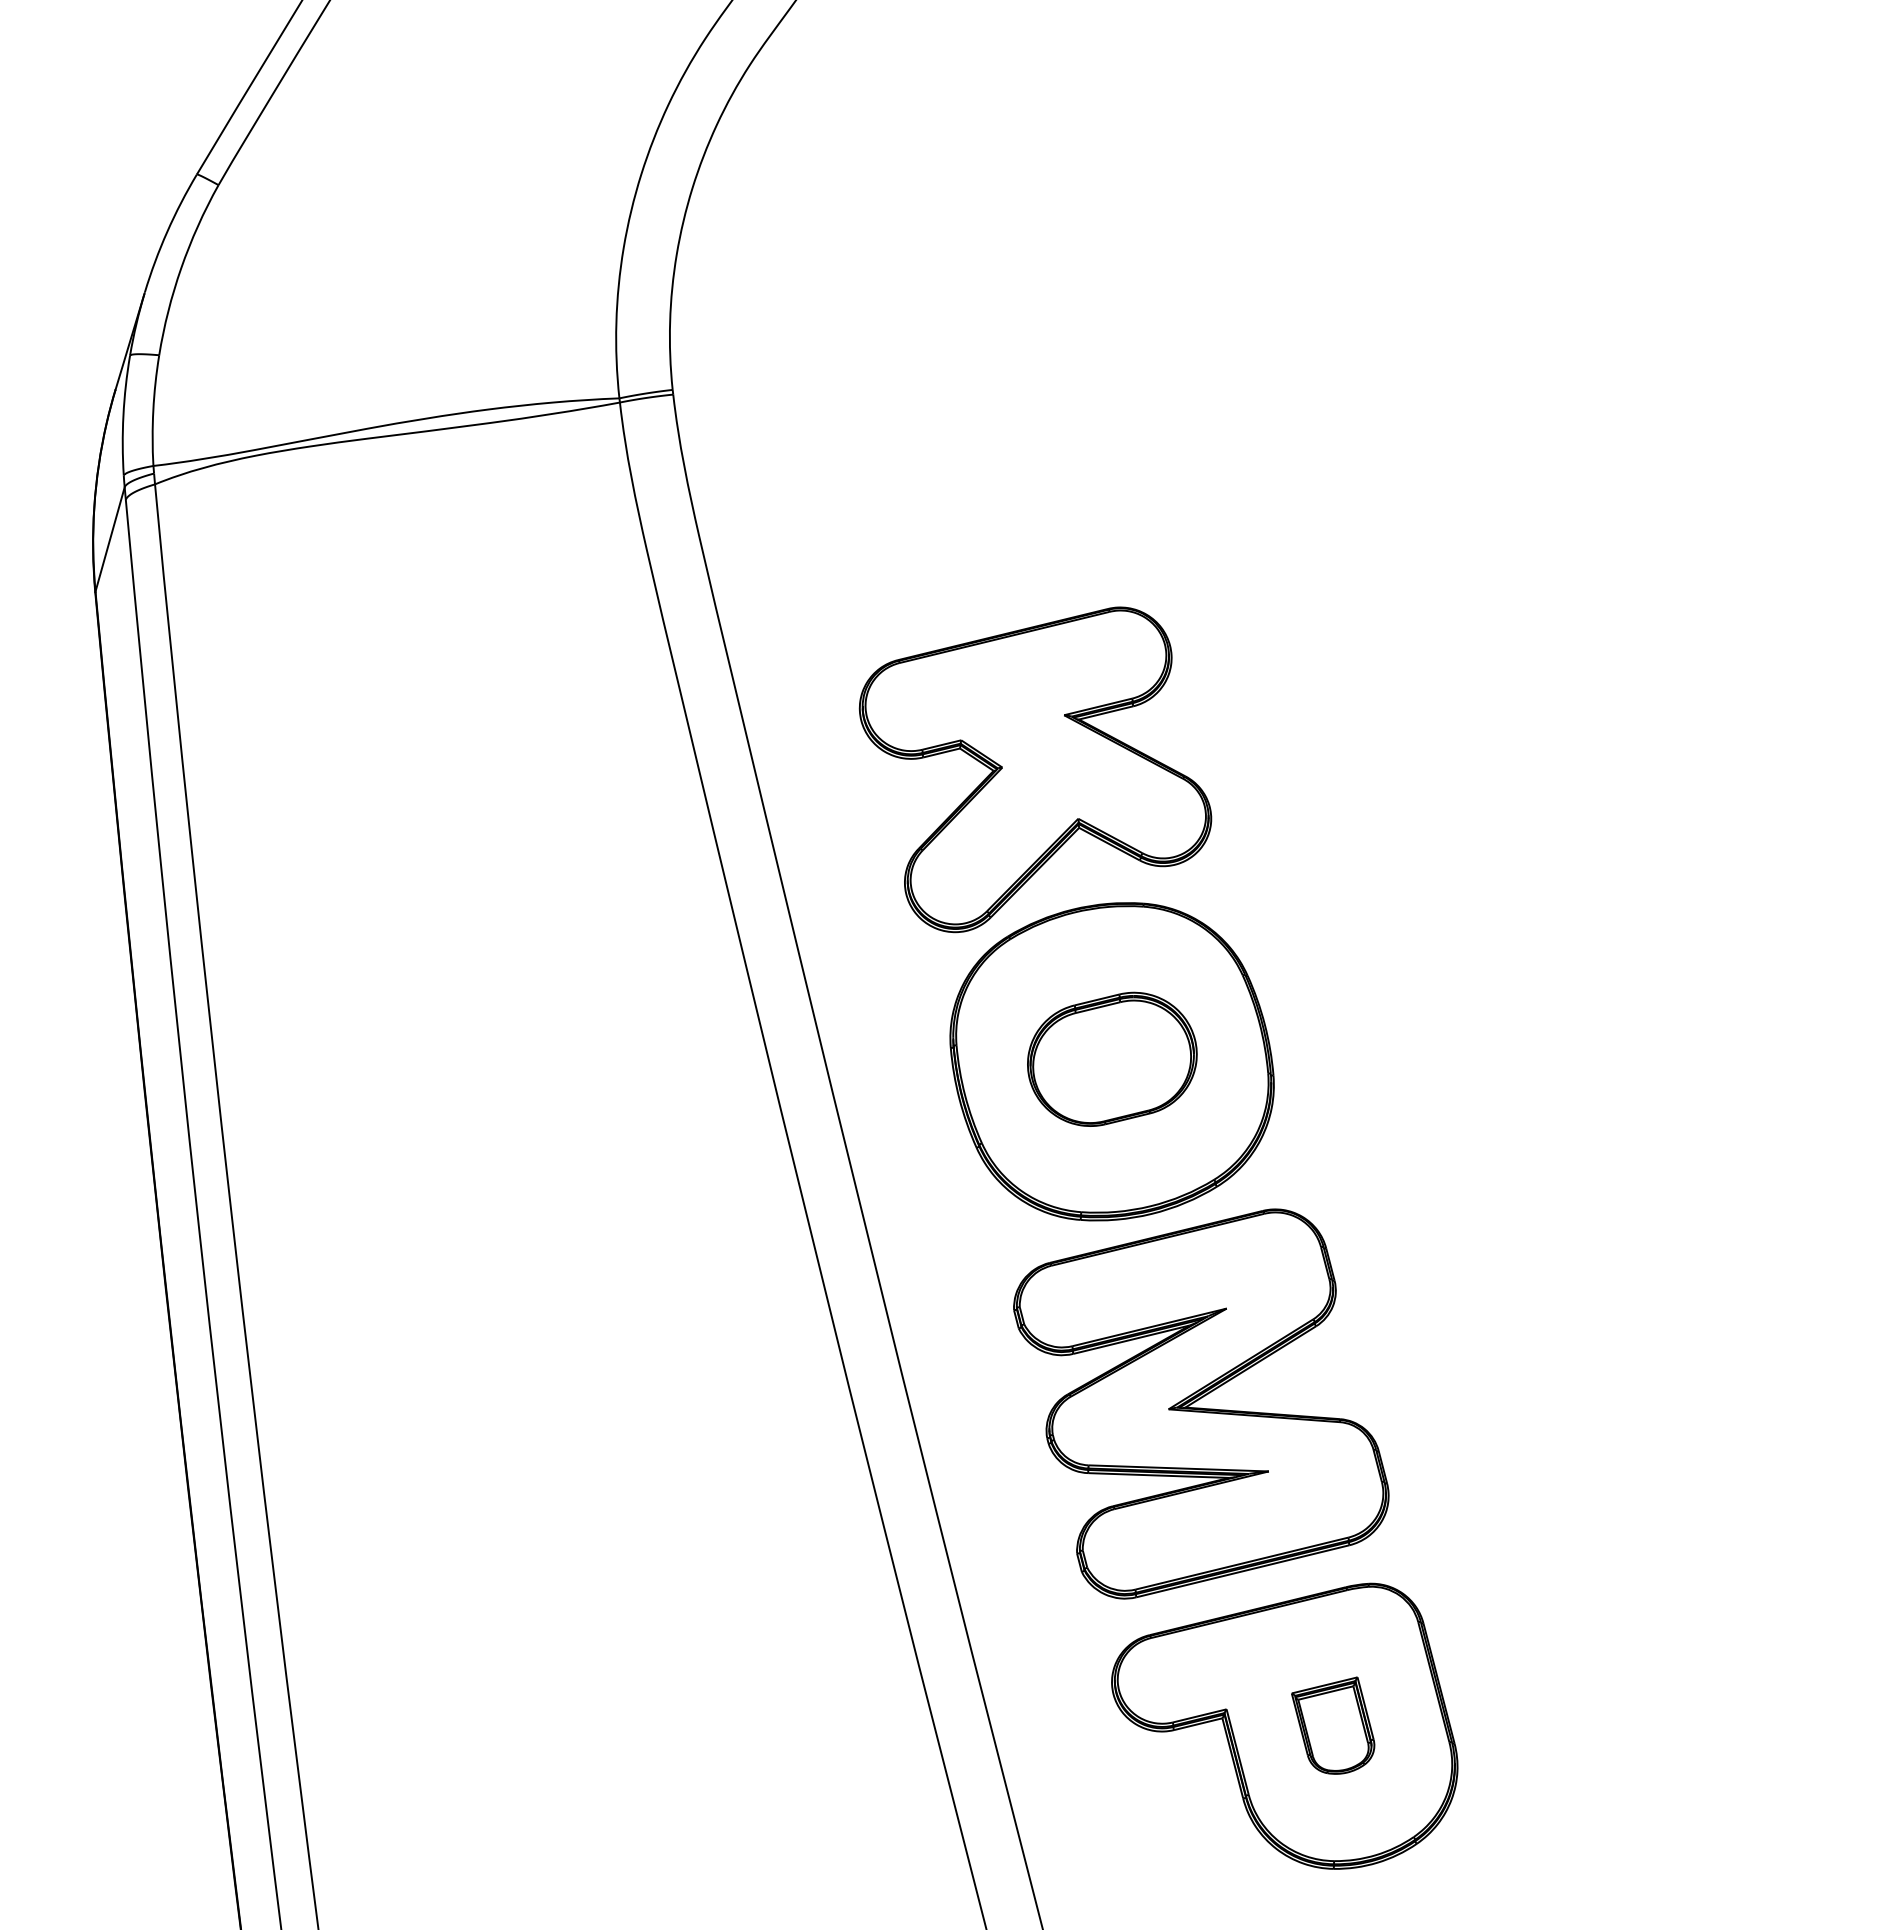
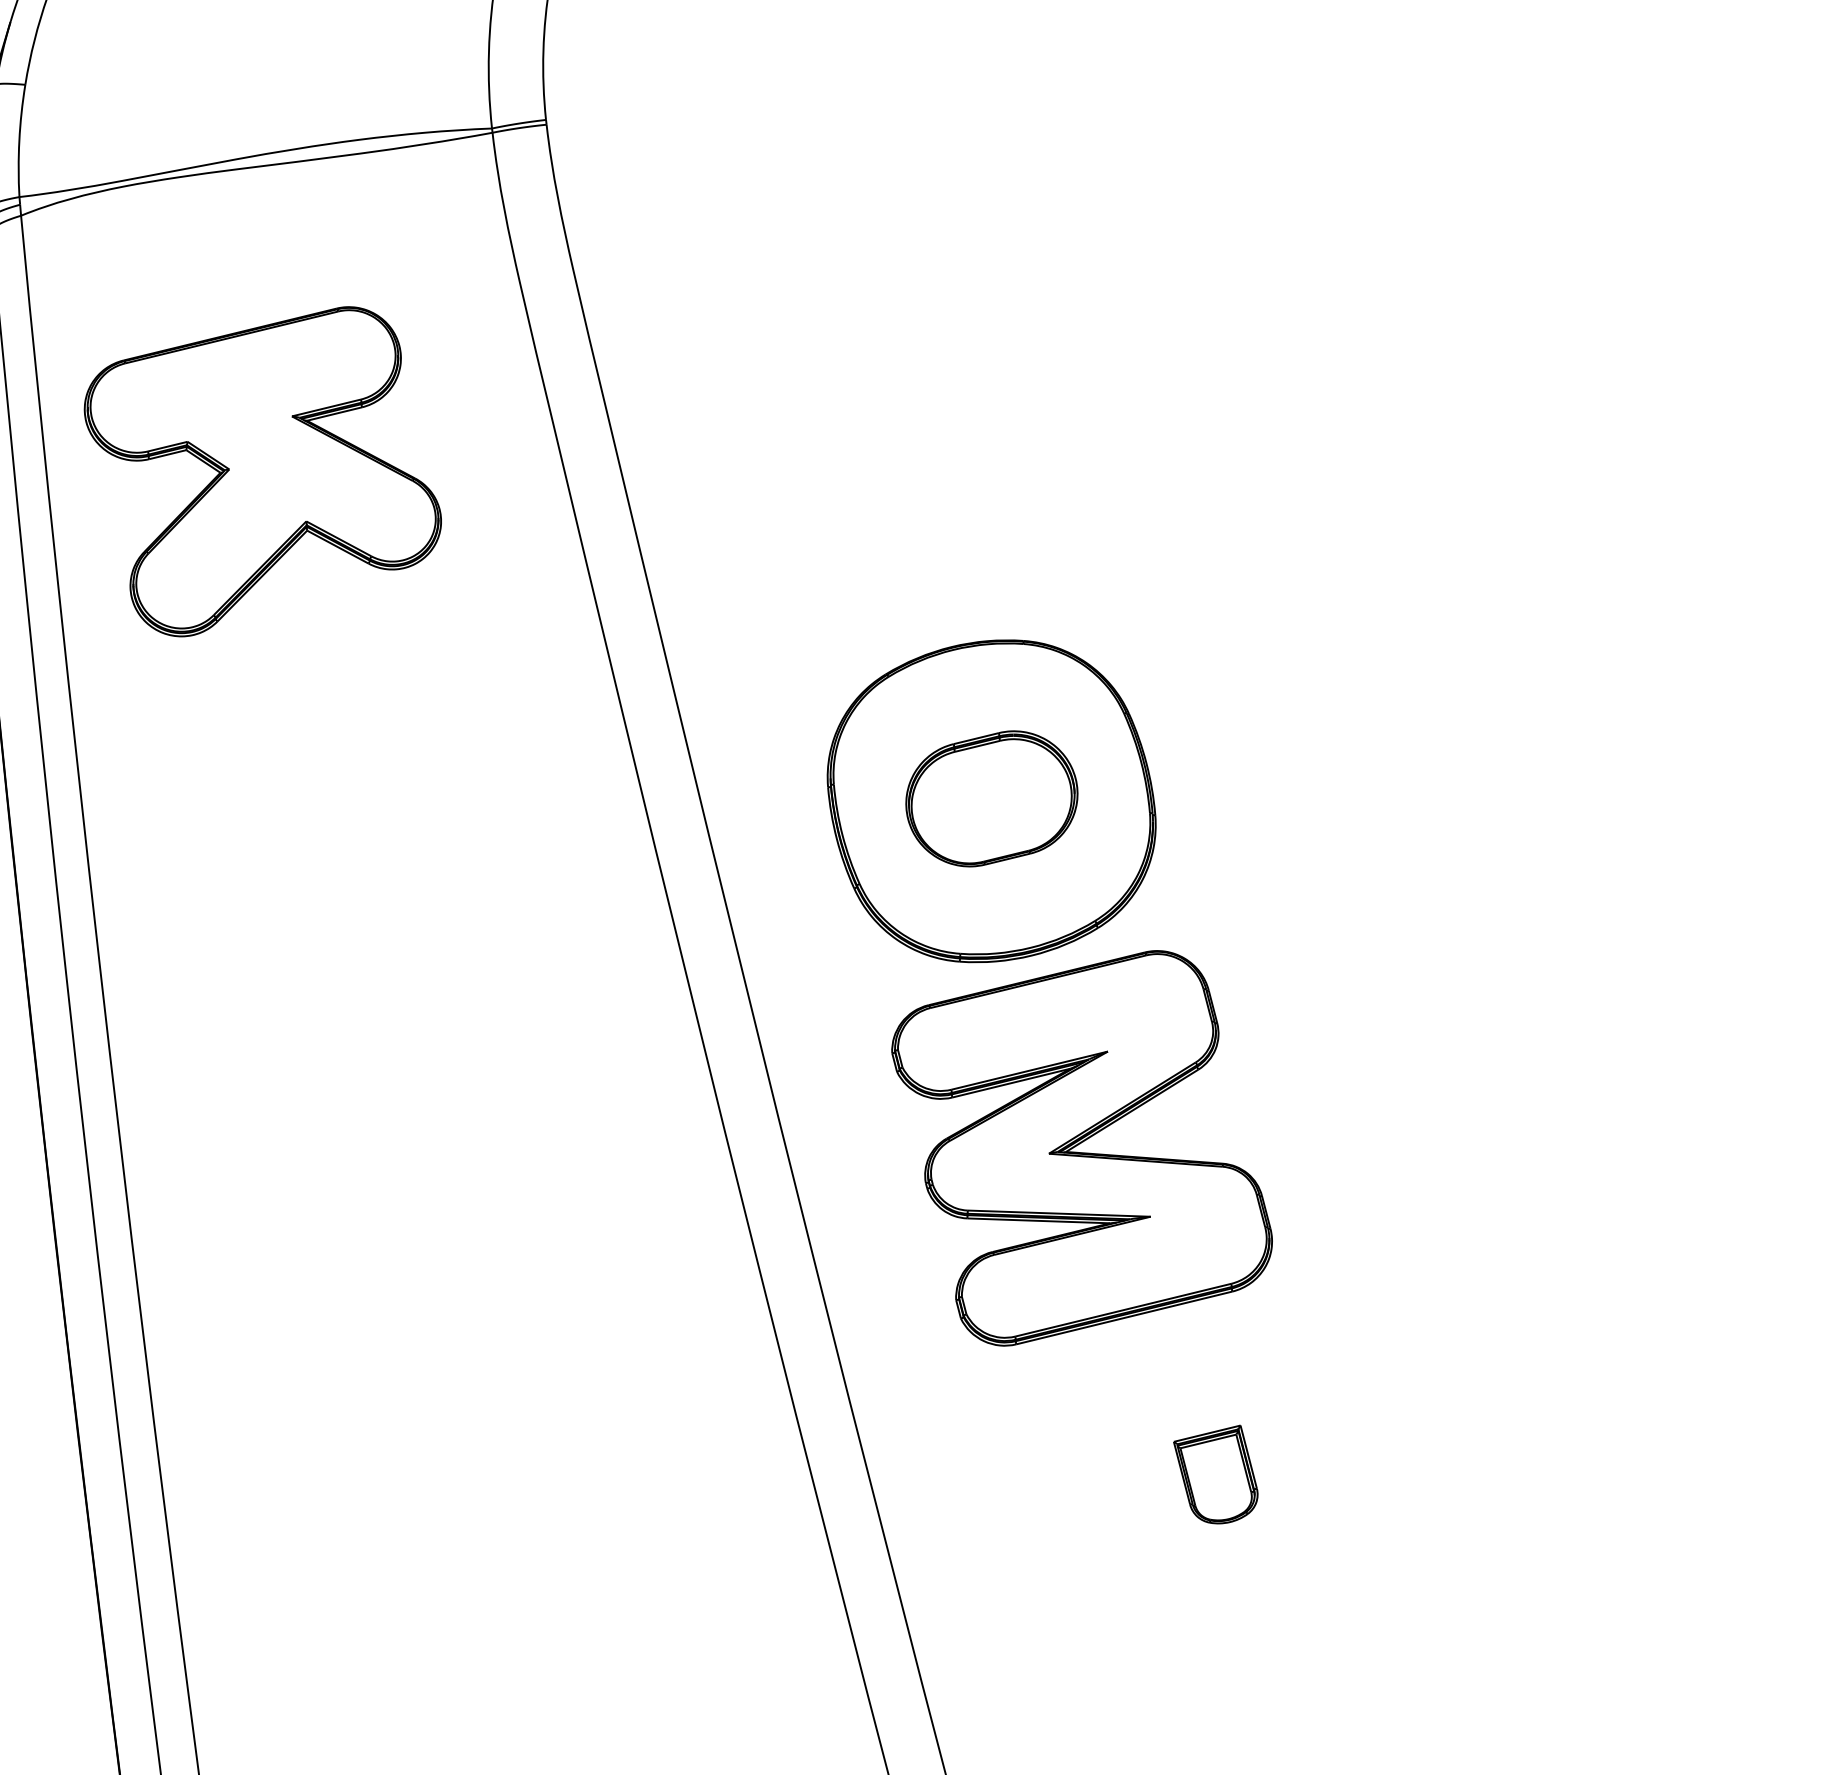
part: (1035, 769) -> (262, 471), moved
part: (1284, 1725) -> (1166, 1474), removed

